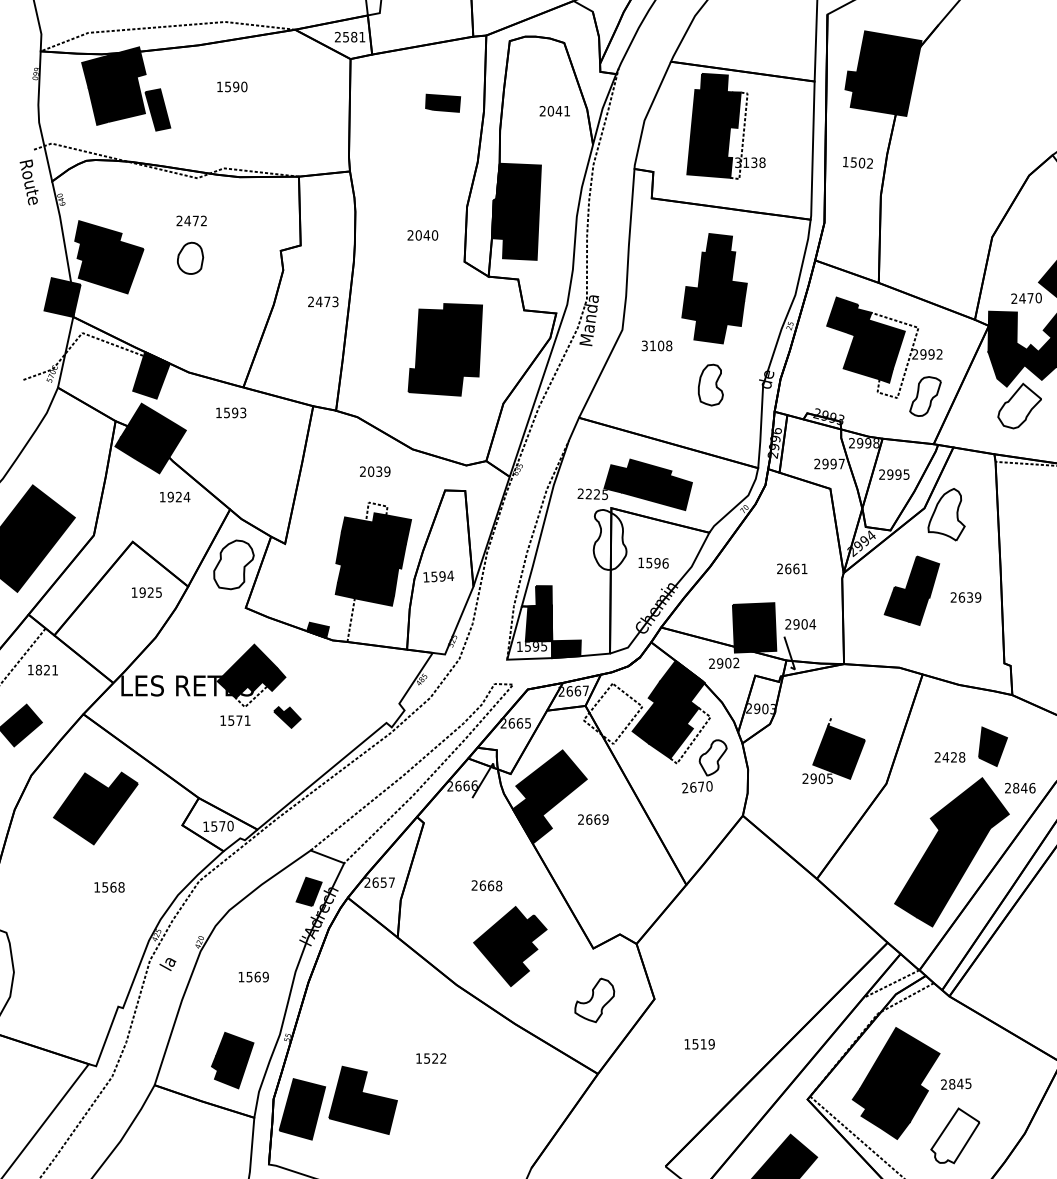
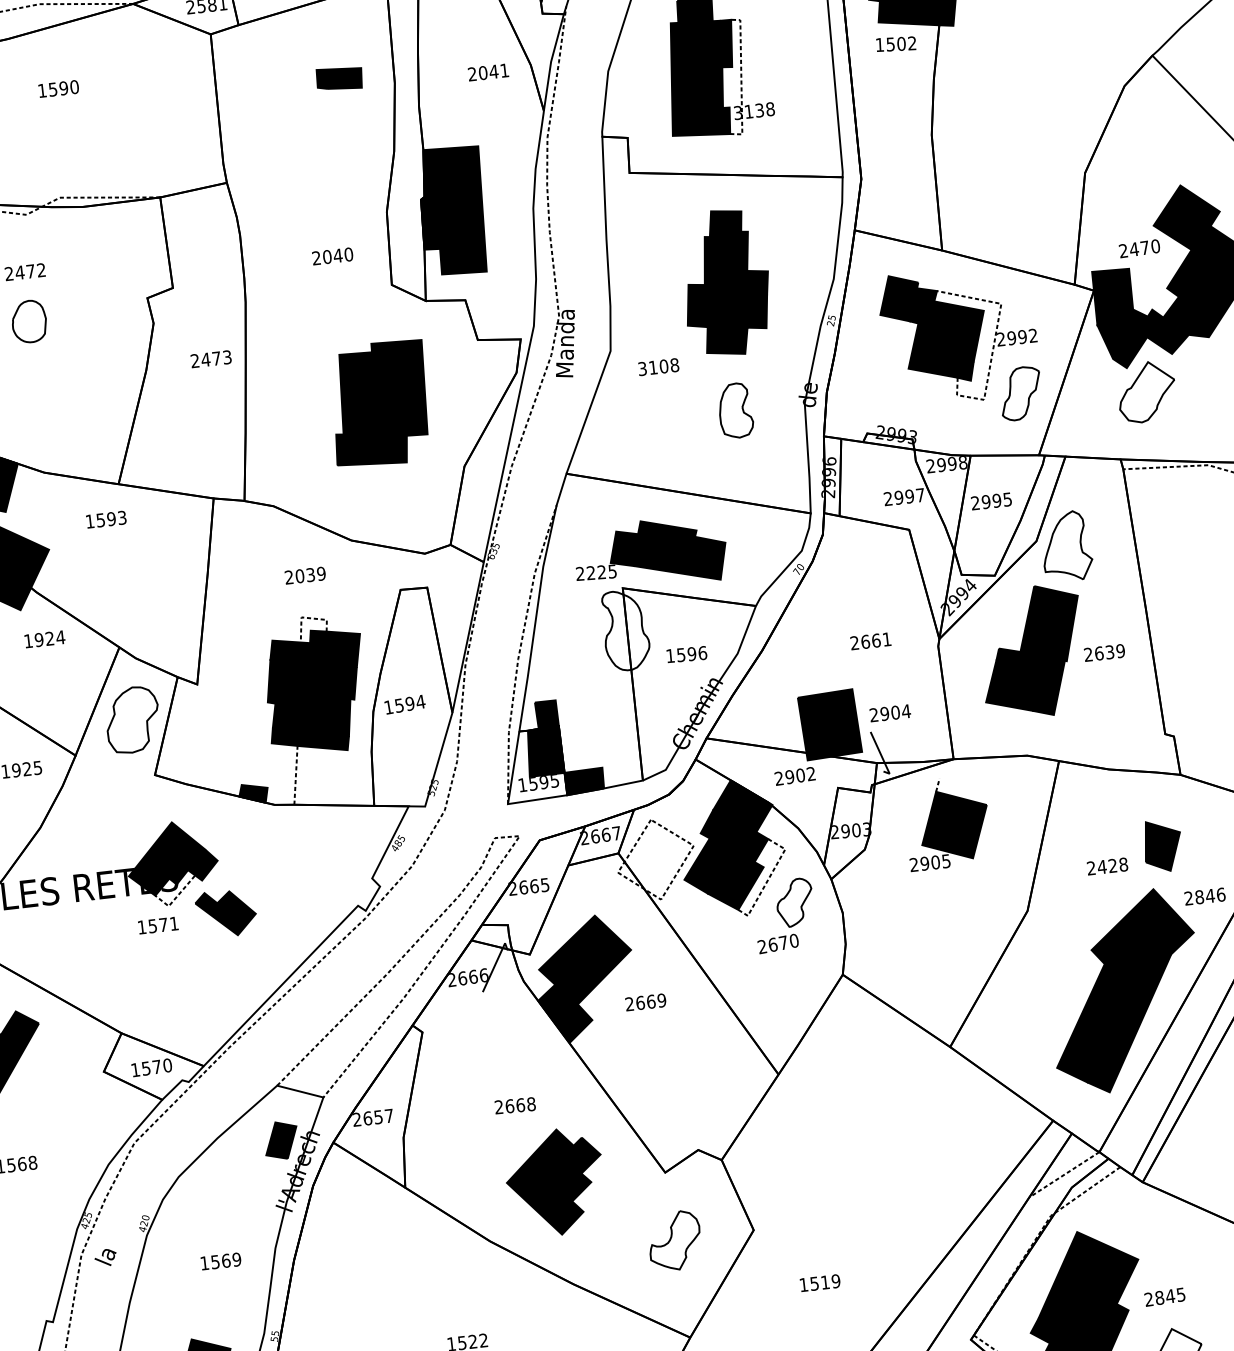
text: (857, 162) -> (895, 43), moved
part: (911, 590) -> (1031, 651), size x1.43
part: (287, 717) -> (226, 913), size x1.67
part: (833, 750) -> (946, 823), moved

